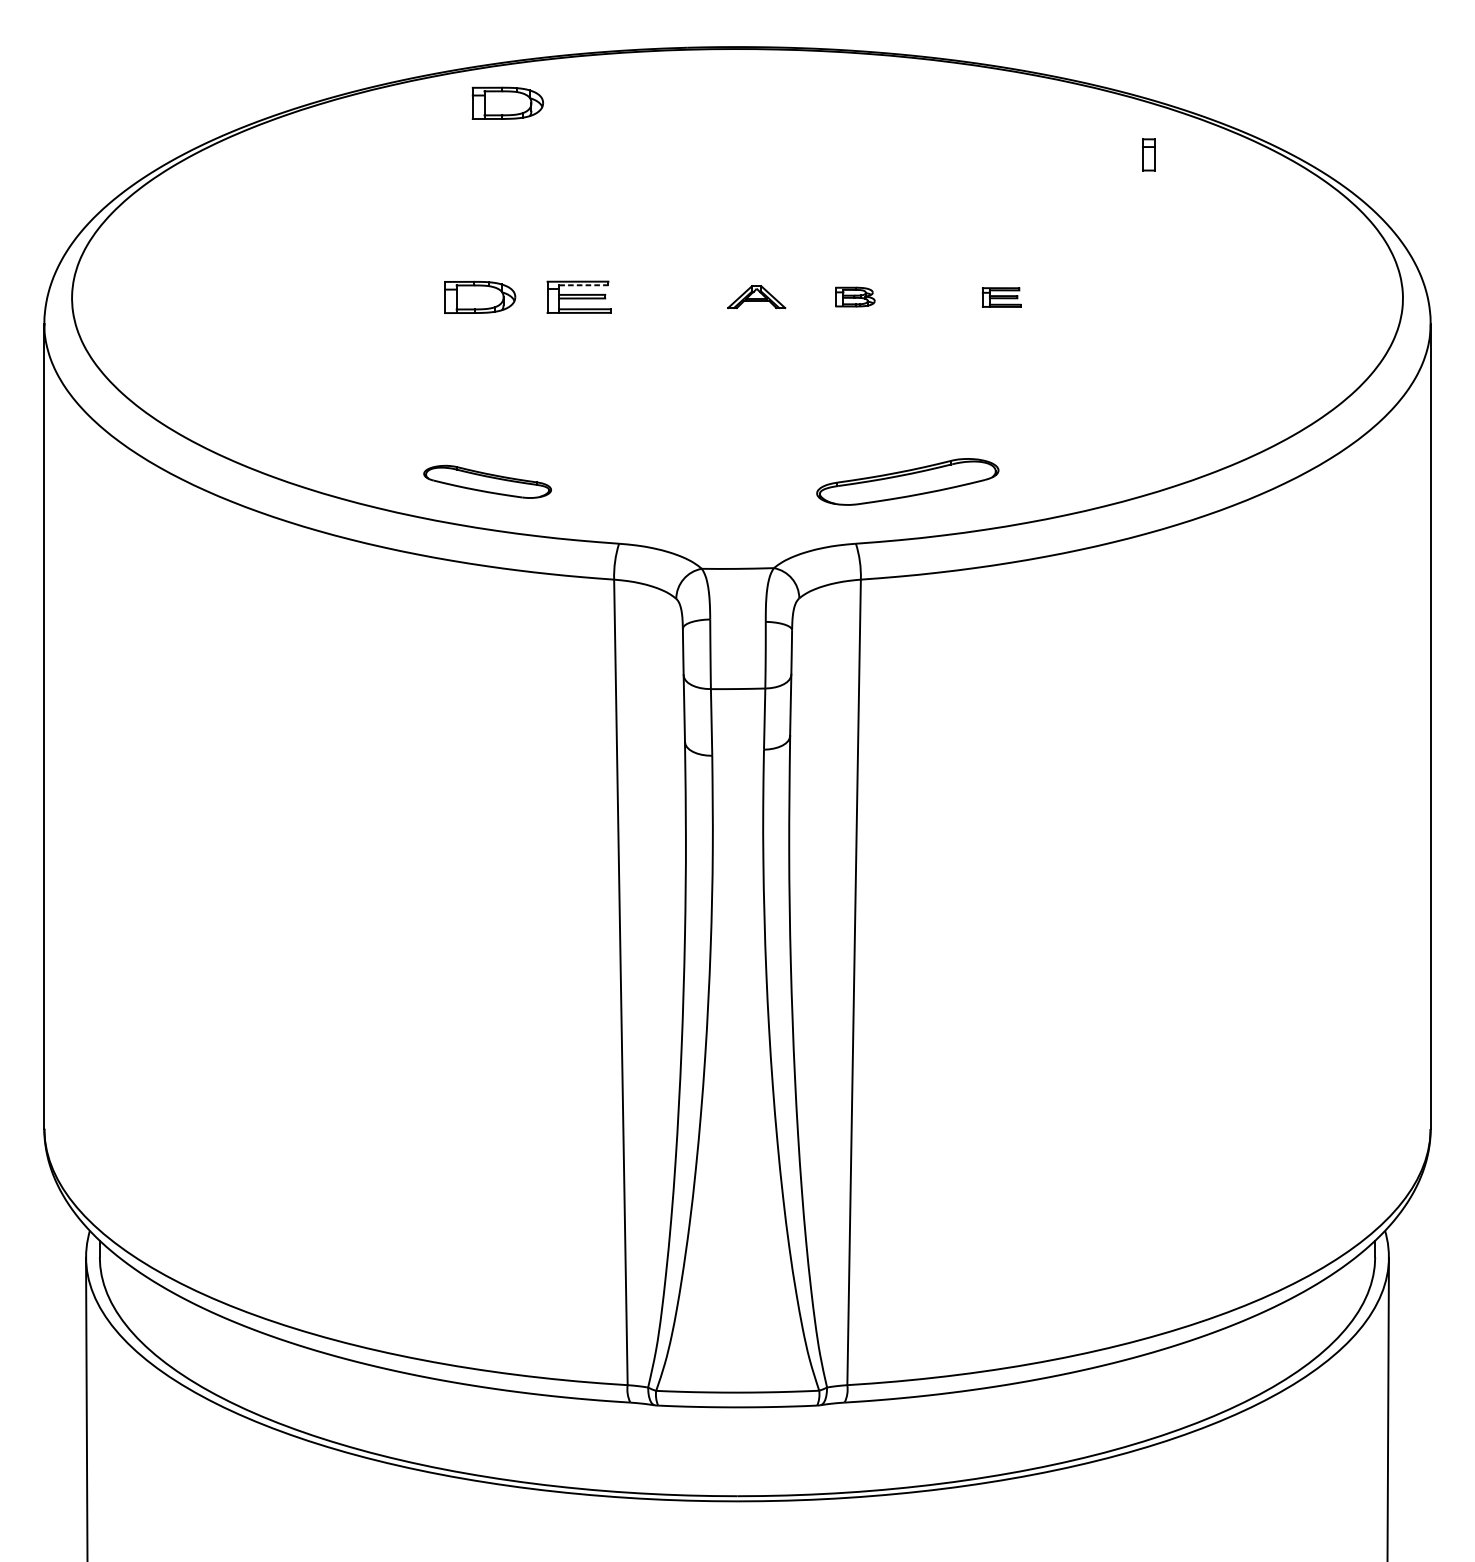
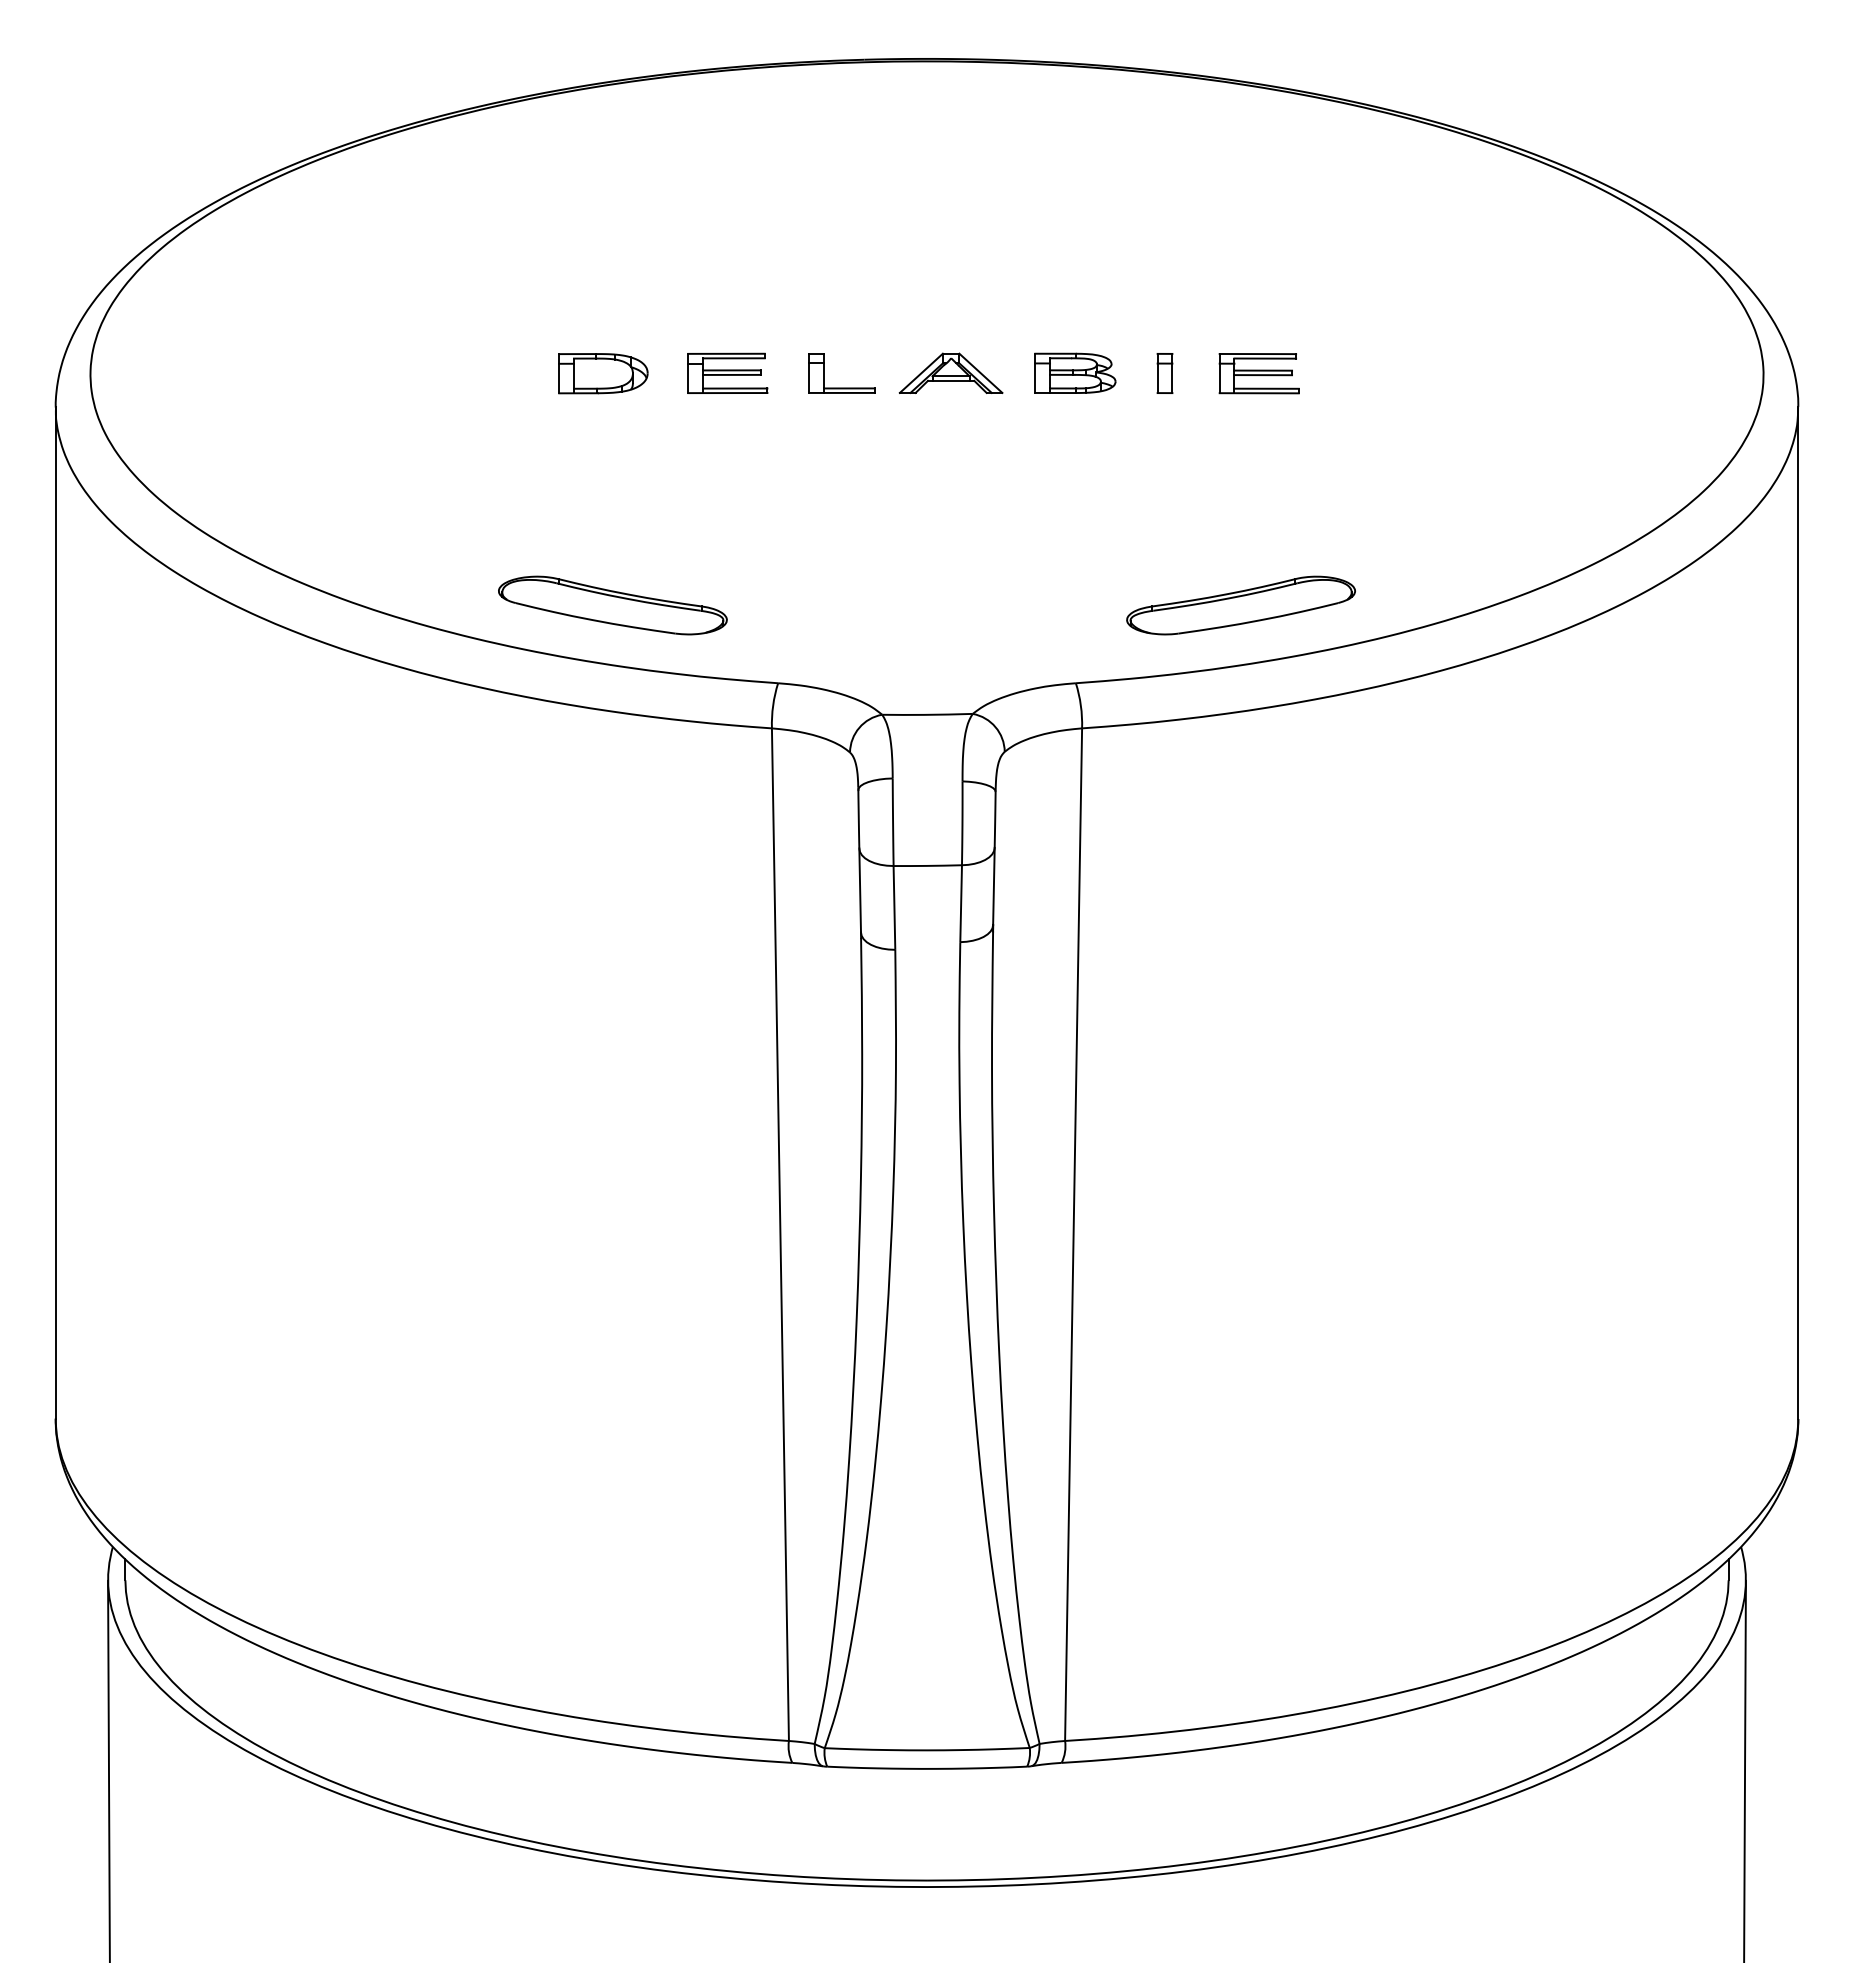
part: (507, 103) -> (638, 129), removed
part: (1148, 154) -> (1164, 373), moved
line: (583, 285) -> (733, 358), dashed -> solid
part: (756, 296) -> (950, 372), size x1.43
part: (855, 296) -> (1075, 372), size x1.67
part: (1001, 297) -> (1258, 373), size x1.67
part: (669, 308) -> (841, 387), added
part: (487, 481) -> (612, 605), size x1.43
part: (907, 481) -> (1240, 605), moved

